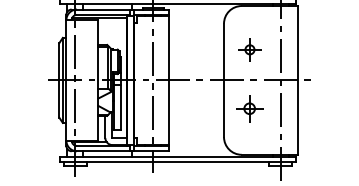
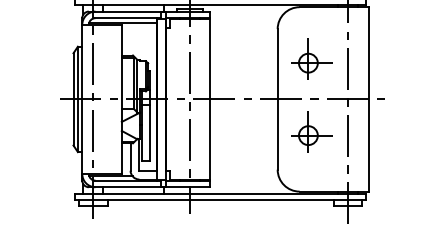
part: (251, 47) -> (311, 58), size x1.67
part: (251, 106) -> (311, 131), size x1.43

